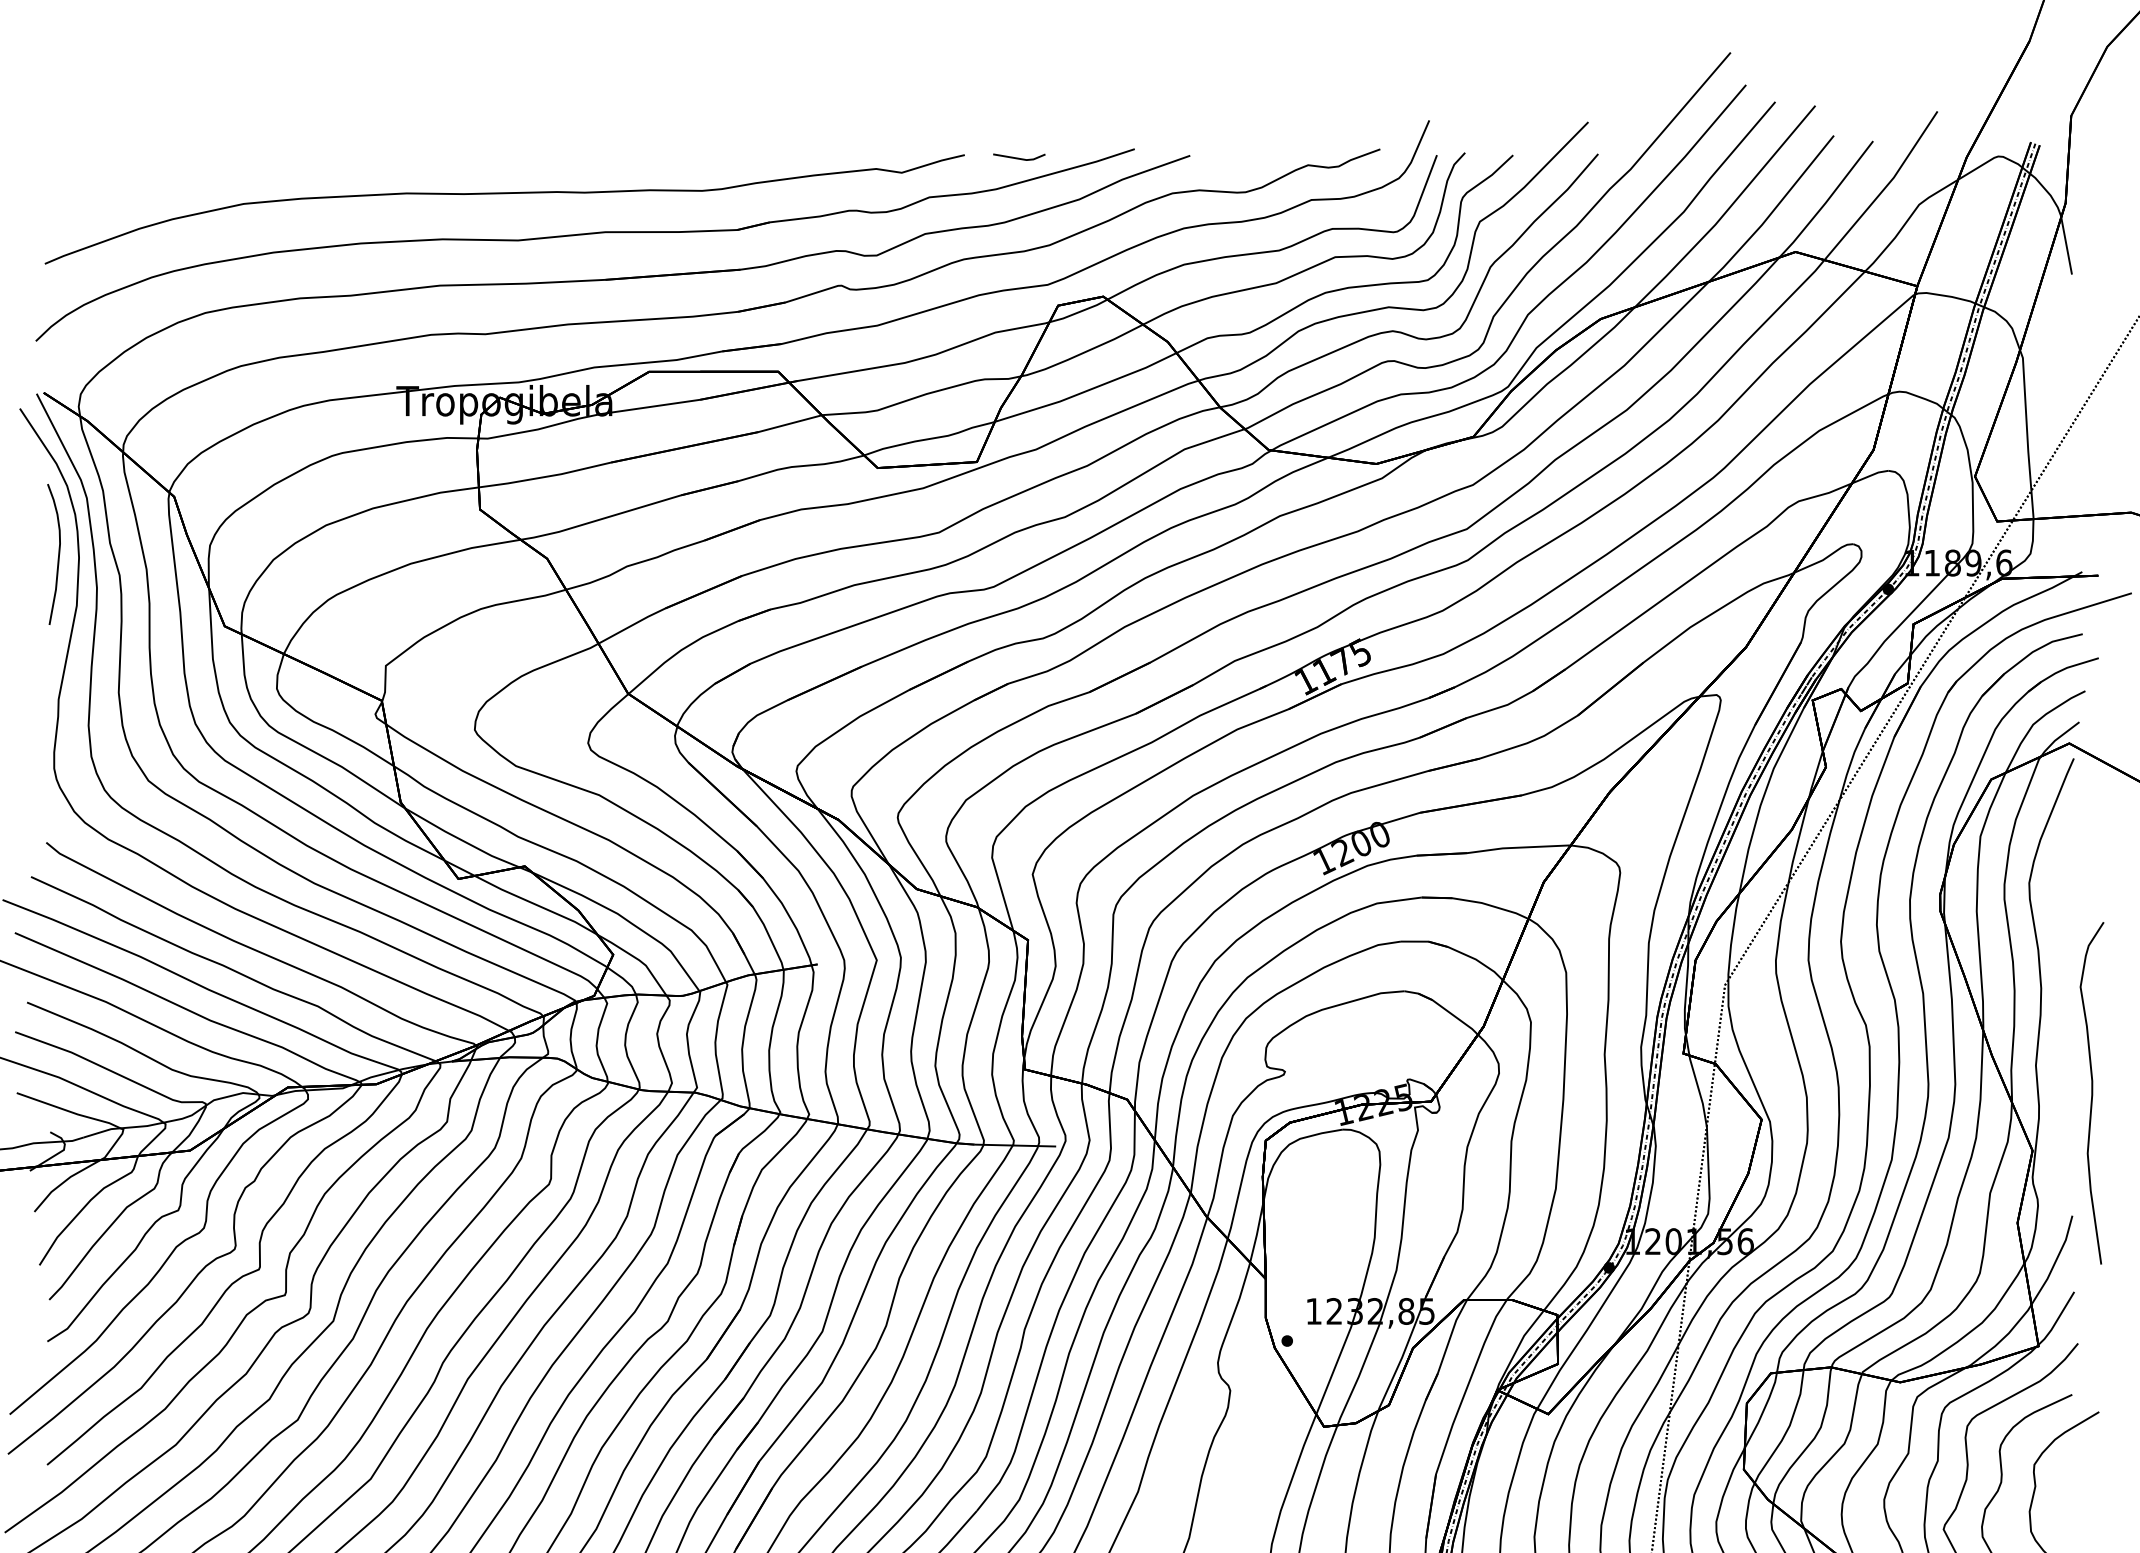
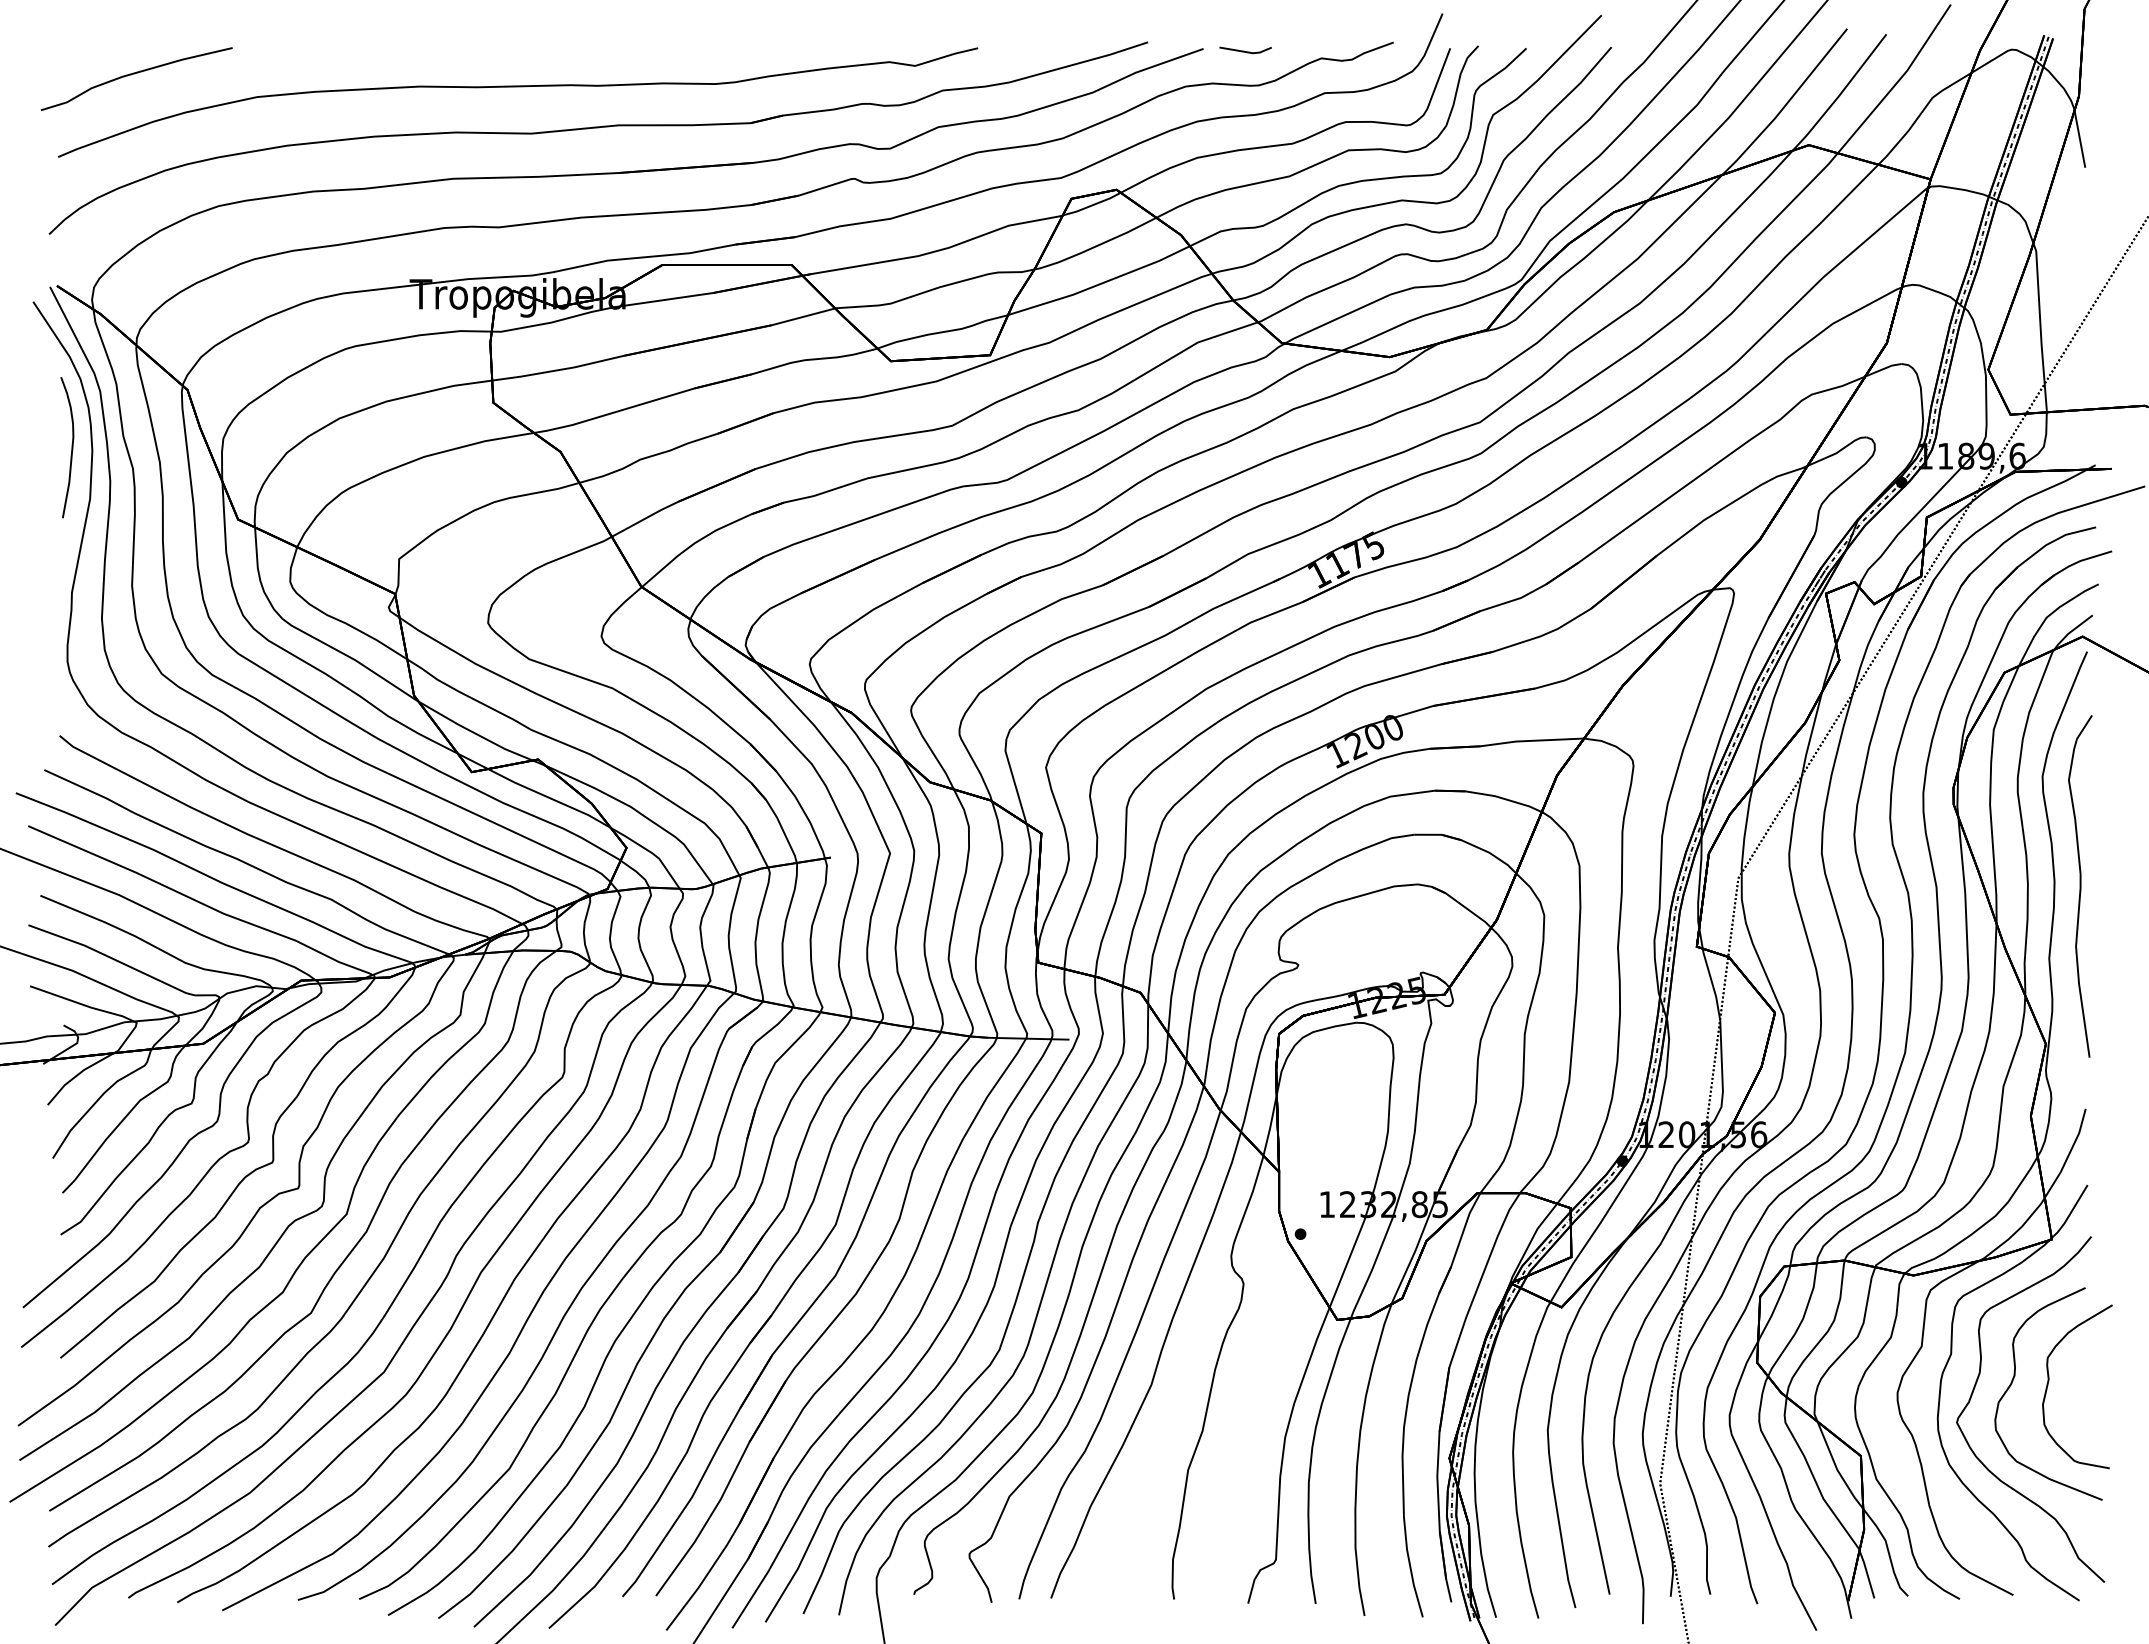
line: (1018, 157) -> (1244, 50), moved
curve: (121, 181) -> (134, 74), added
curve: (2092, 1093) -> (2080, 886), moved

